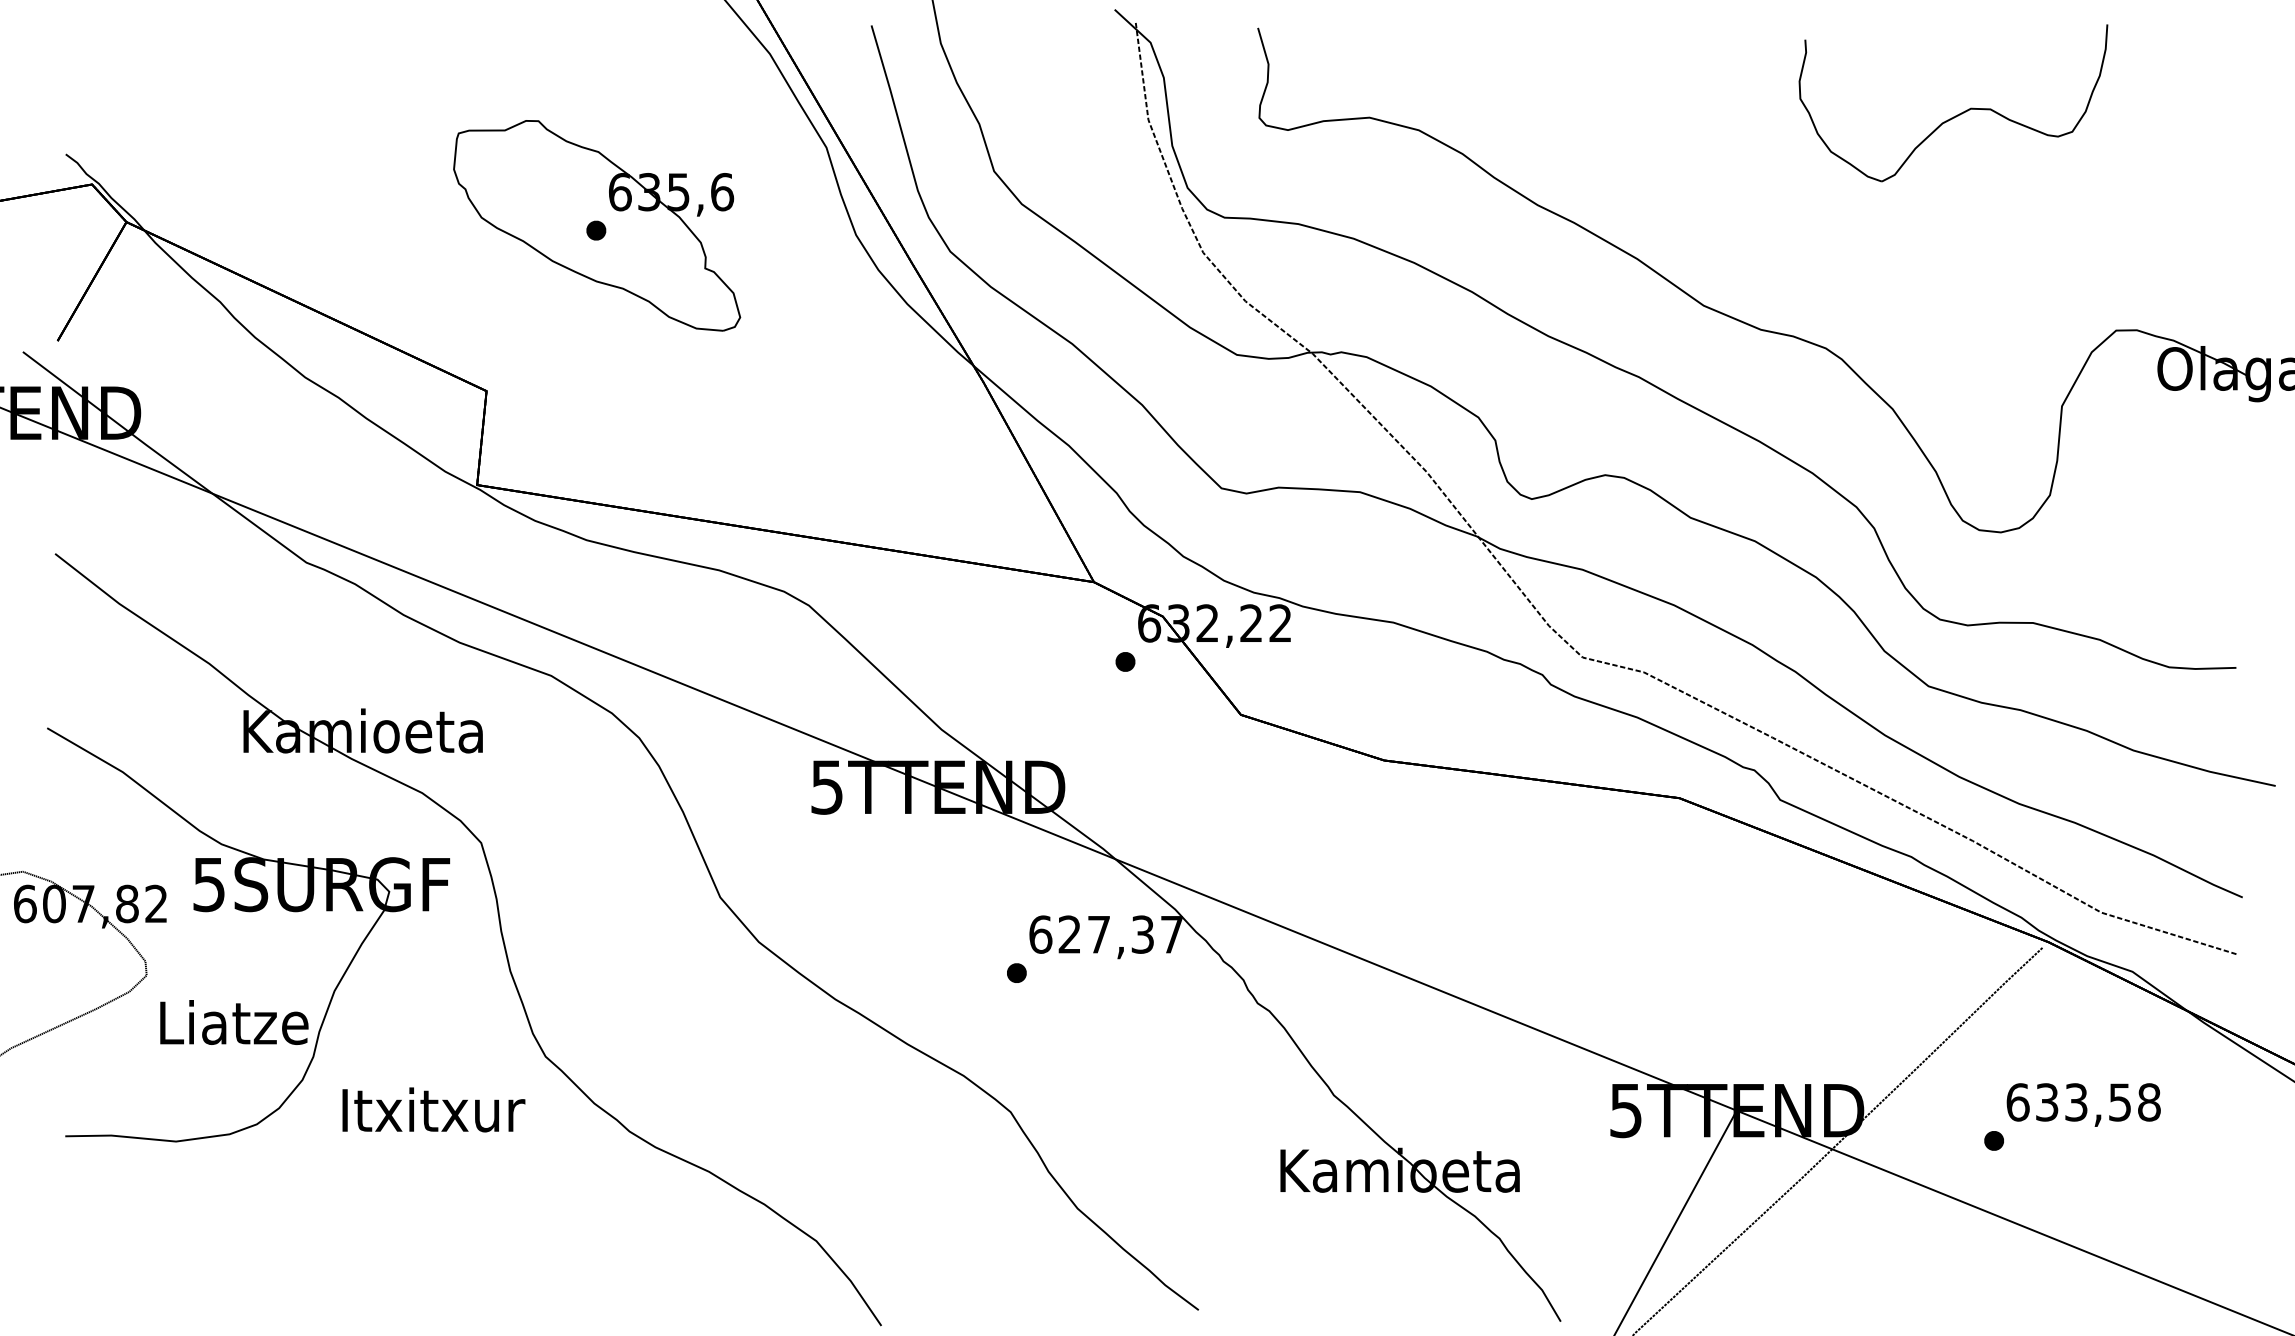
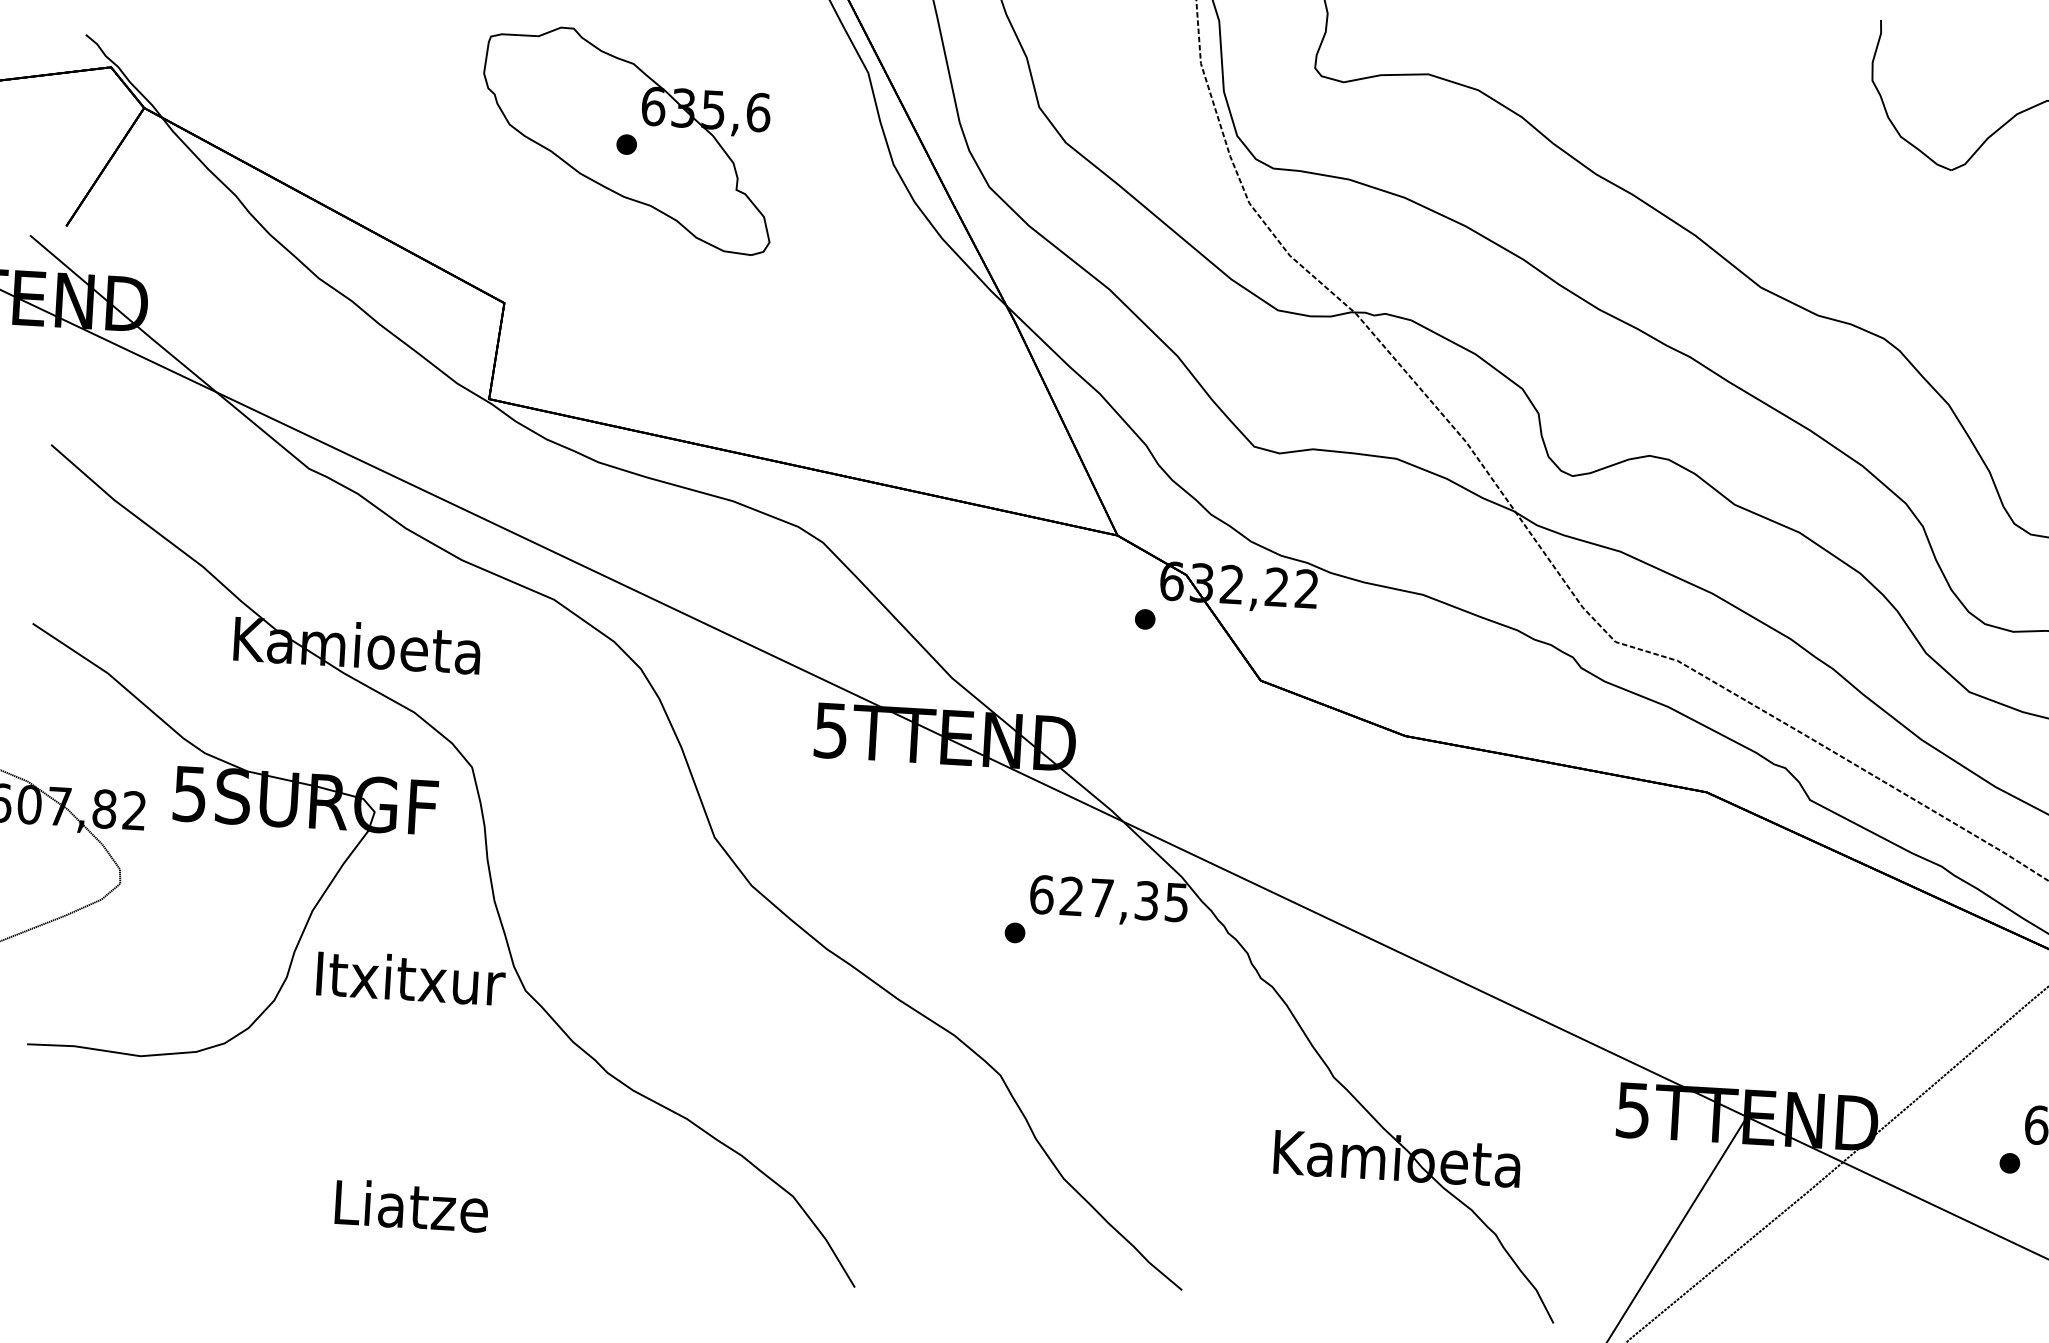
text: (1171, 934) -> (1176, 902), 627,37 -> 627,35
text: (234, 1022) -> (412, 1205), moved
text: (433, 1109) -> (410, 977), moved

